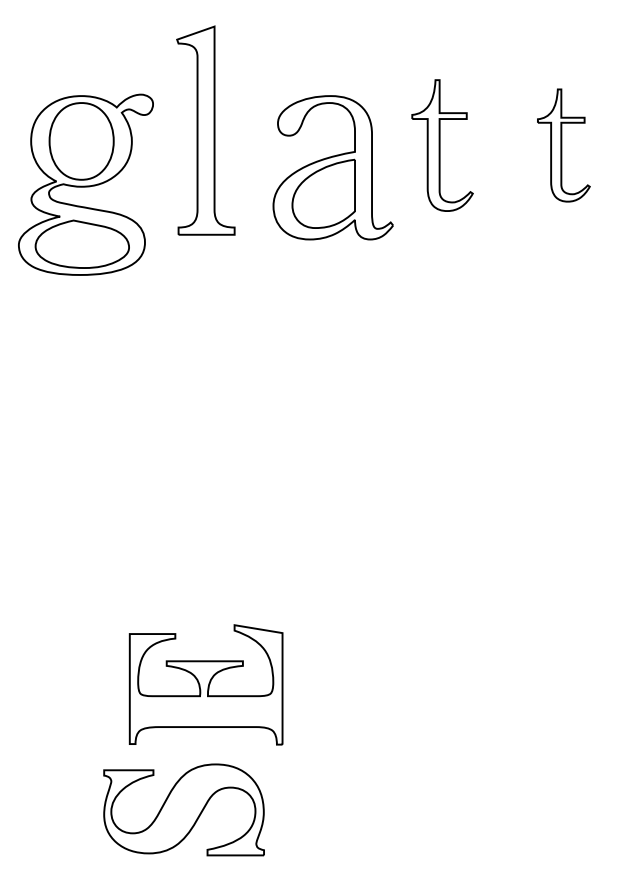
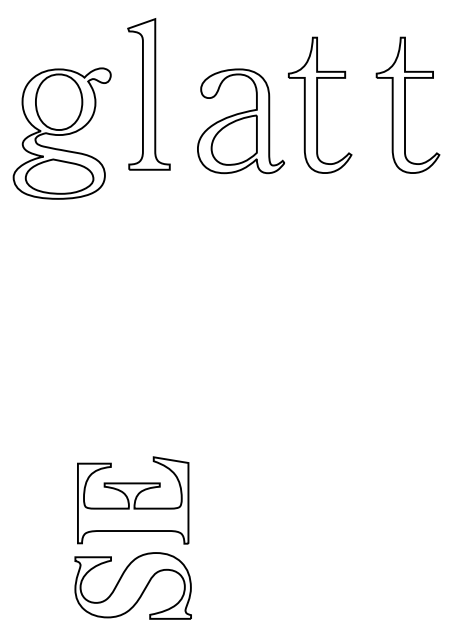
part: (442, 144) -> (320, 104), size x1.43
part: (563, 144) -> (407, 104), size x1.67
part: (206, 684) -> (133, 500), moved

